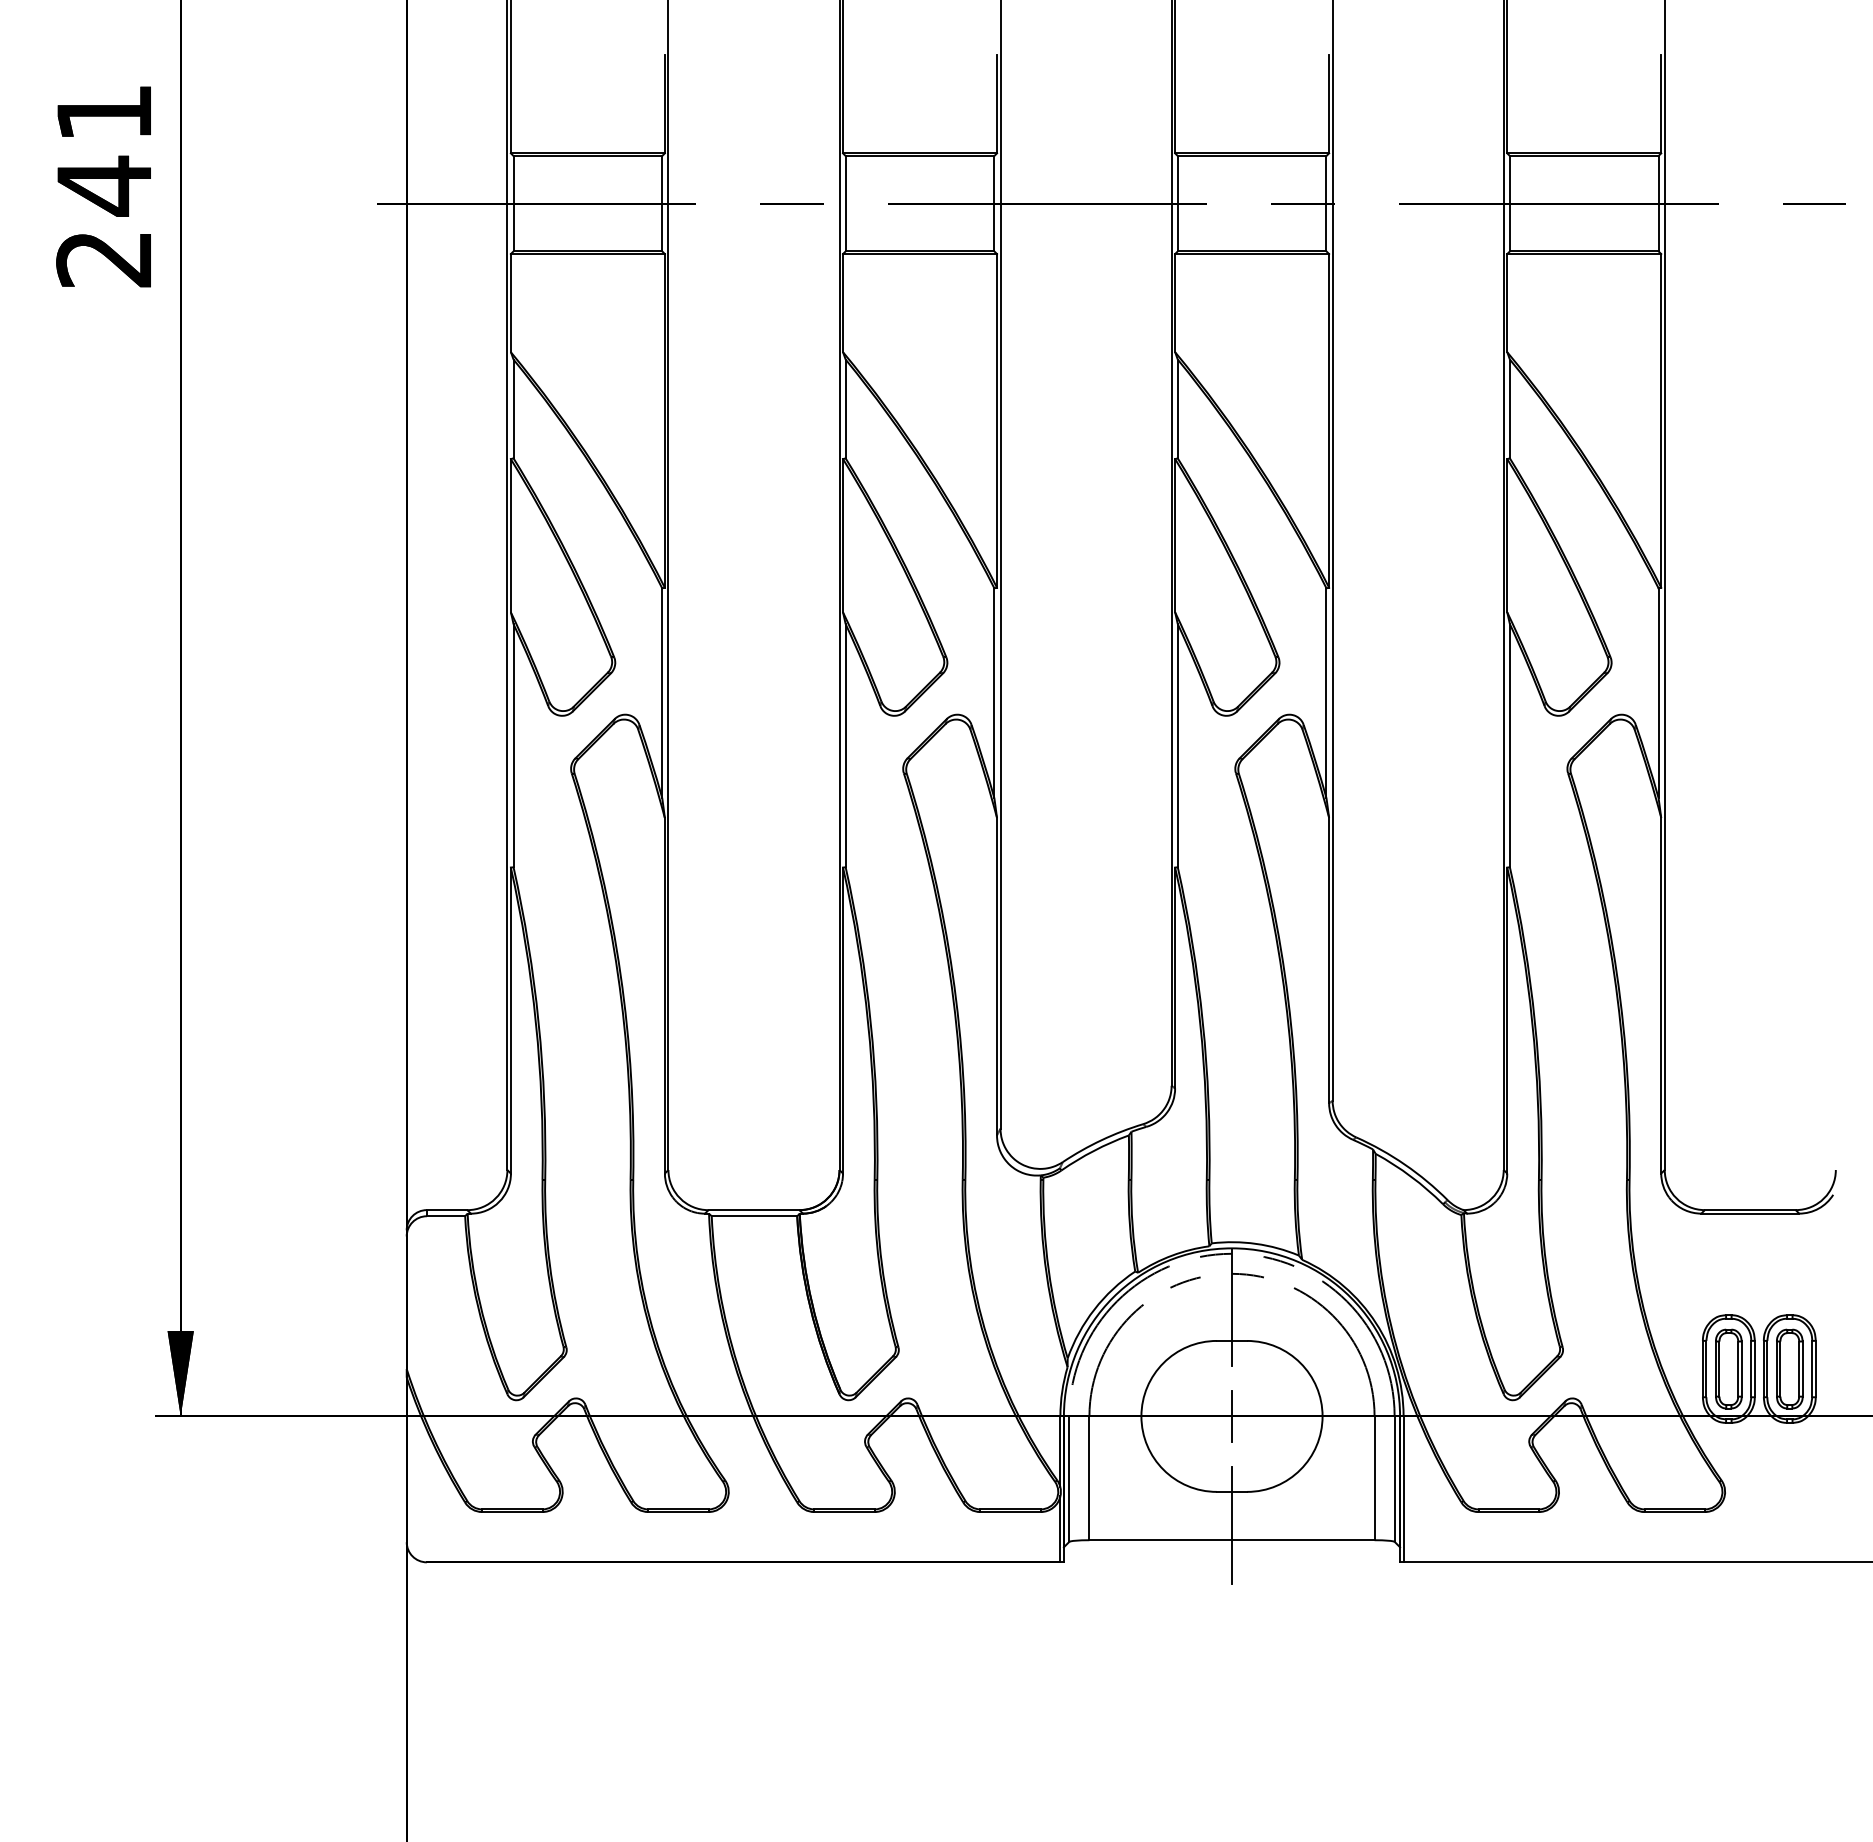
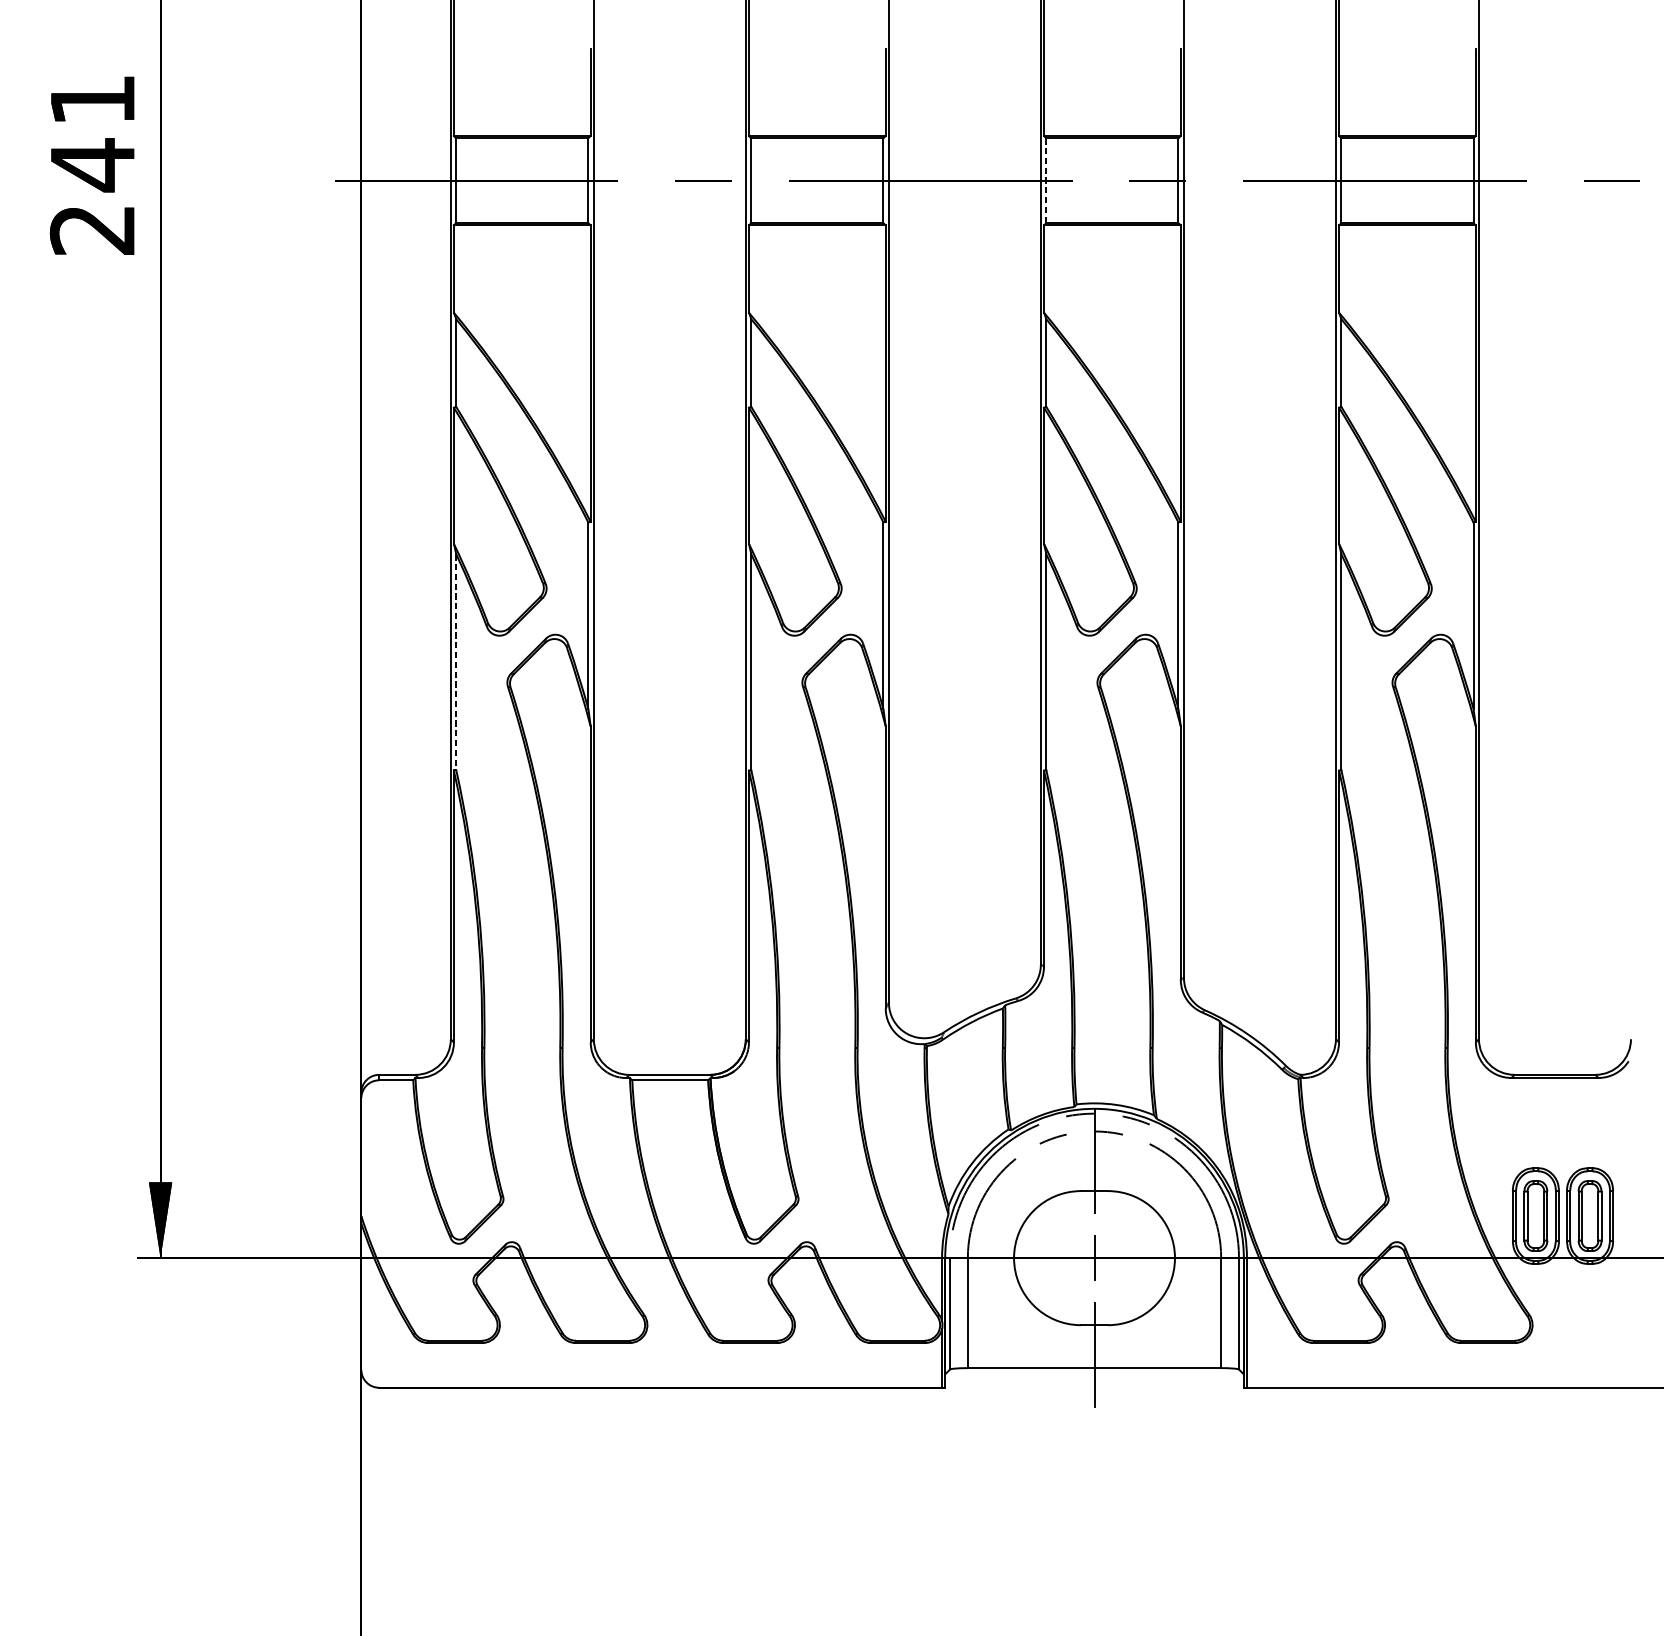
line: (1177, 203) -> (1046, 180), solid -> dashed
line: (513, 745) -> (456, 662), solid -> dashed

